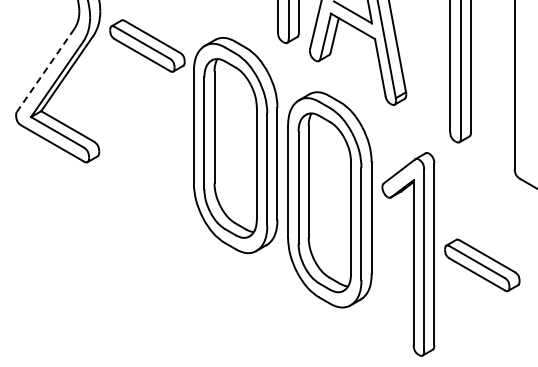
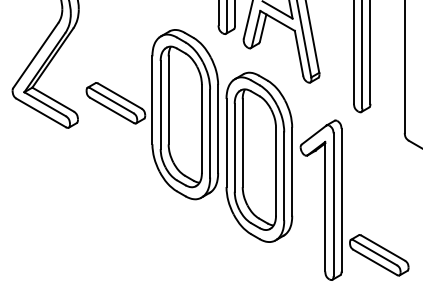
part: (147, 45) -> (115, 102), moved
line: (45, 70) -> (35, 55), dashed -> solid
part: (482, 265) -> (379, 255), moved

